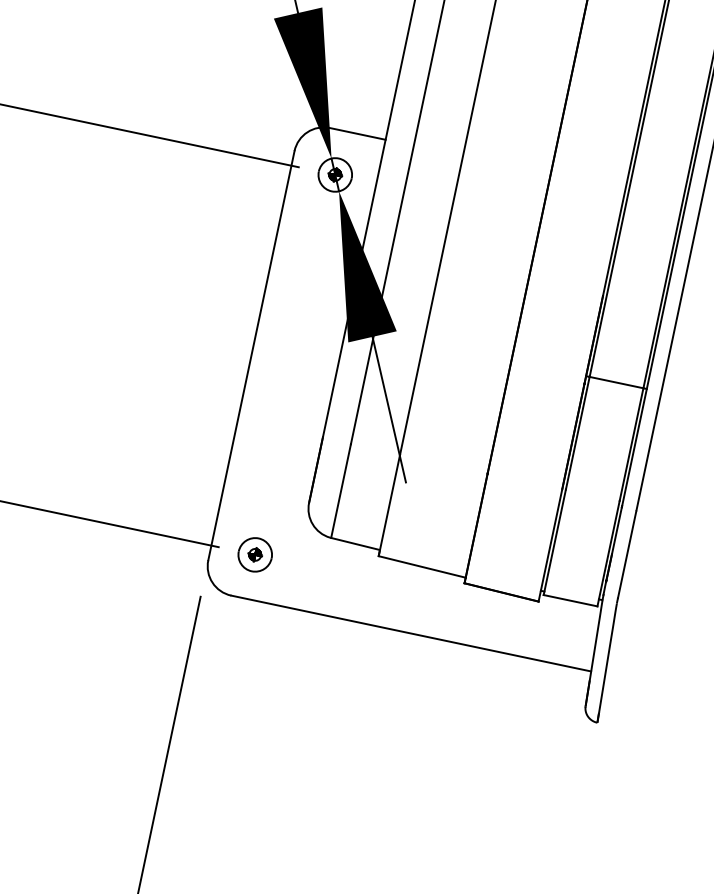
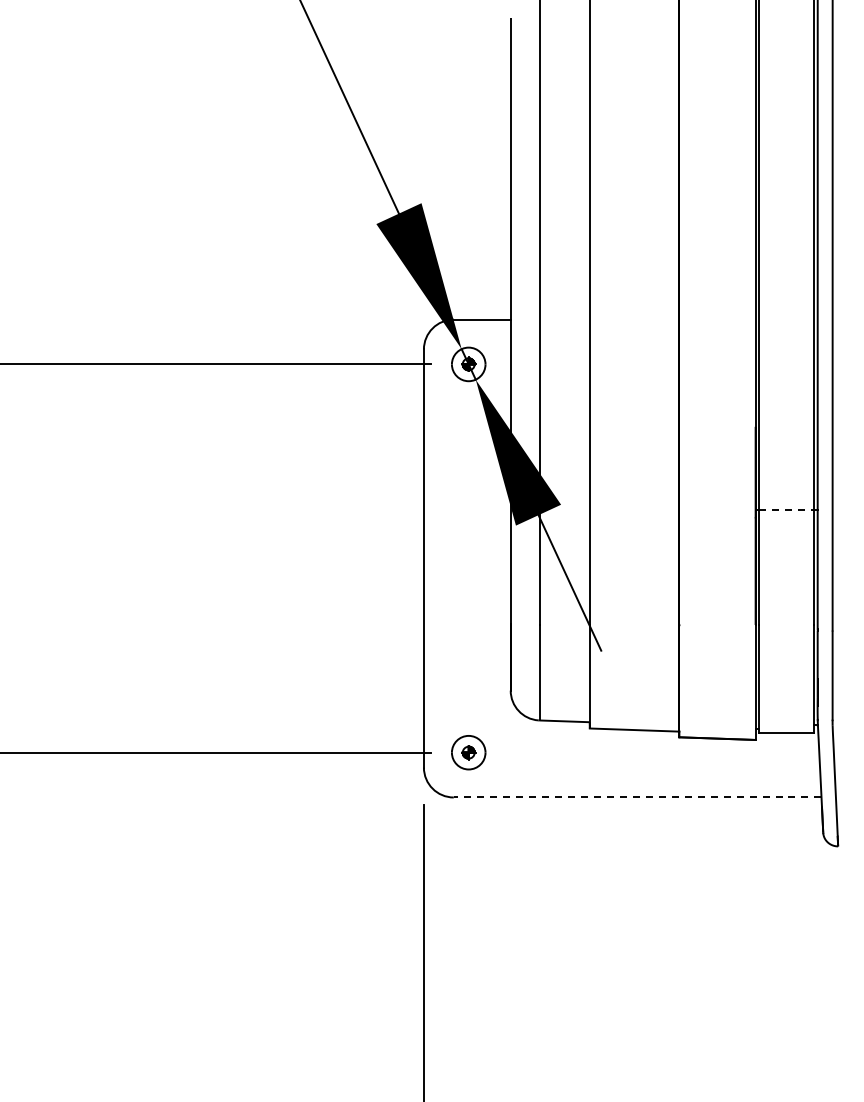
line: (616, 382) -> (786, 509), solid -> dashed
line: (411, 633) -> (637, 797), solid -> dashed

